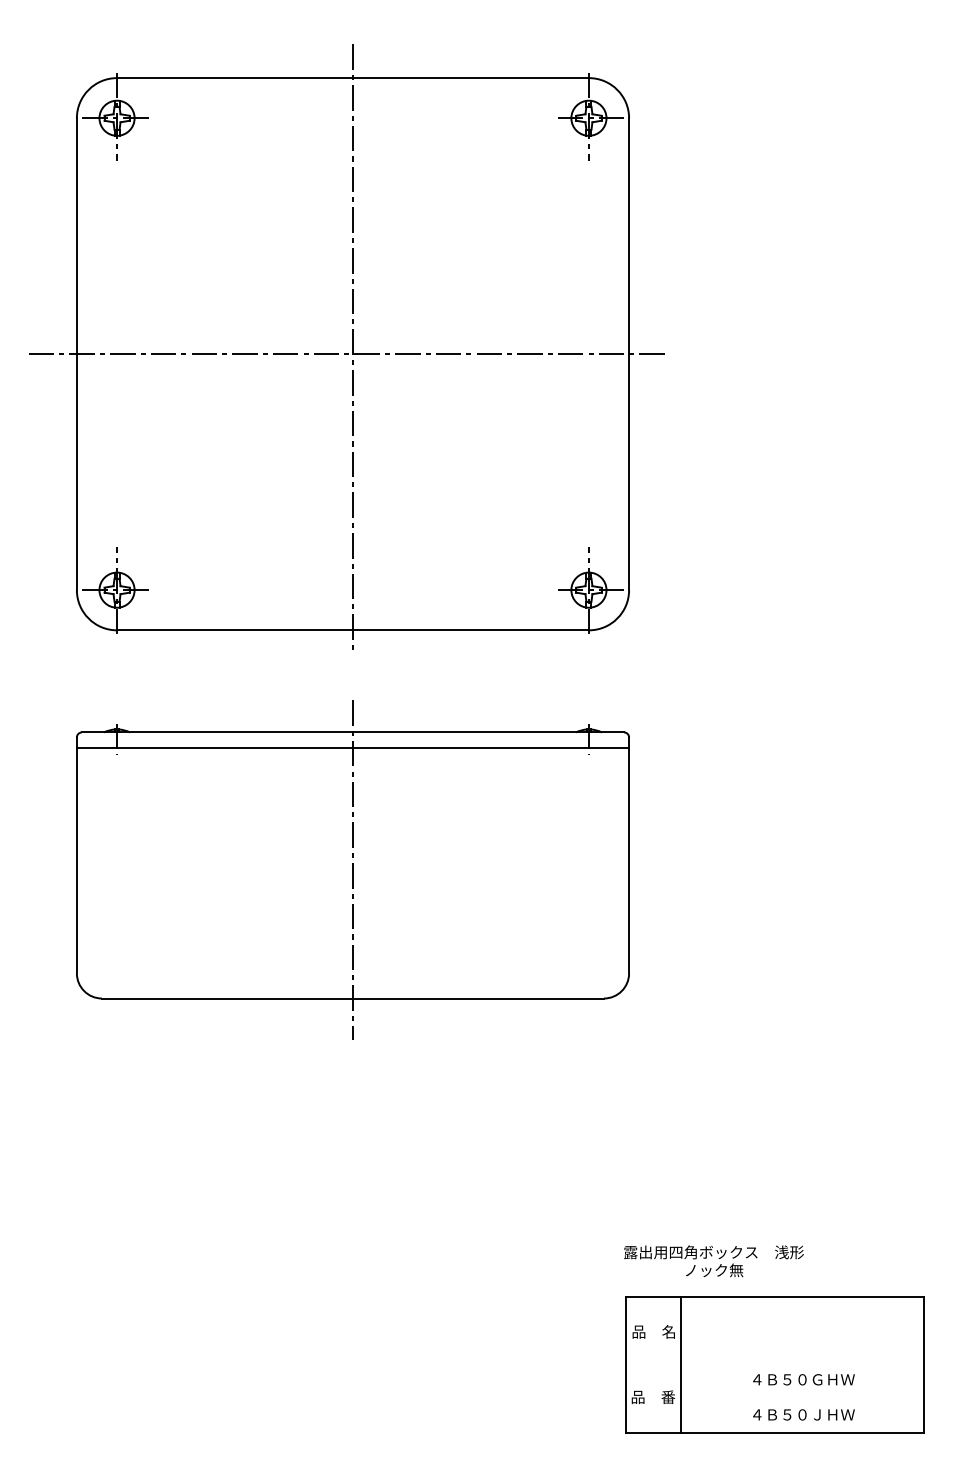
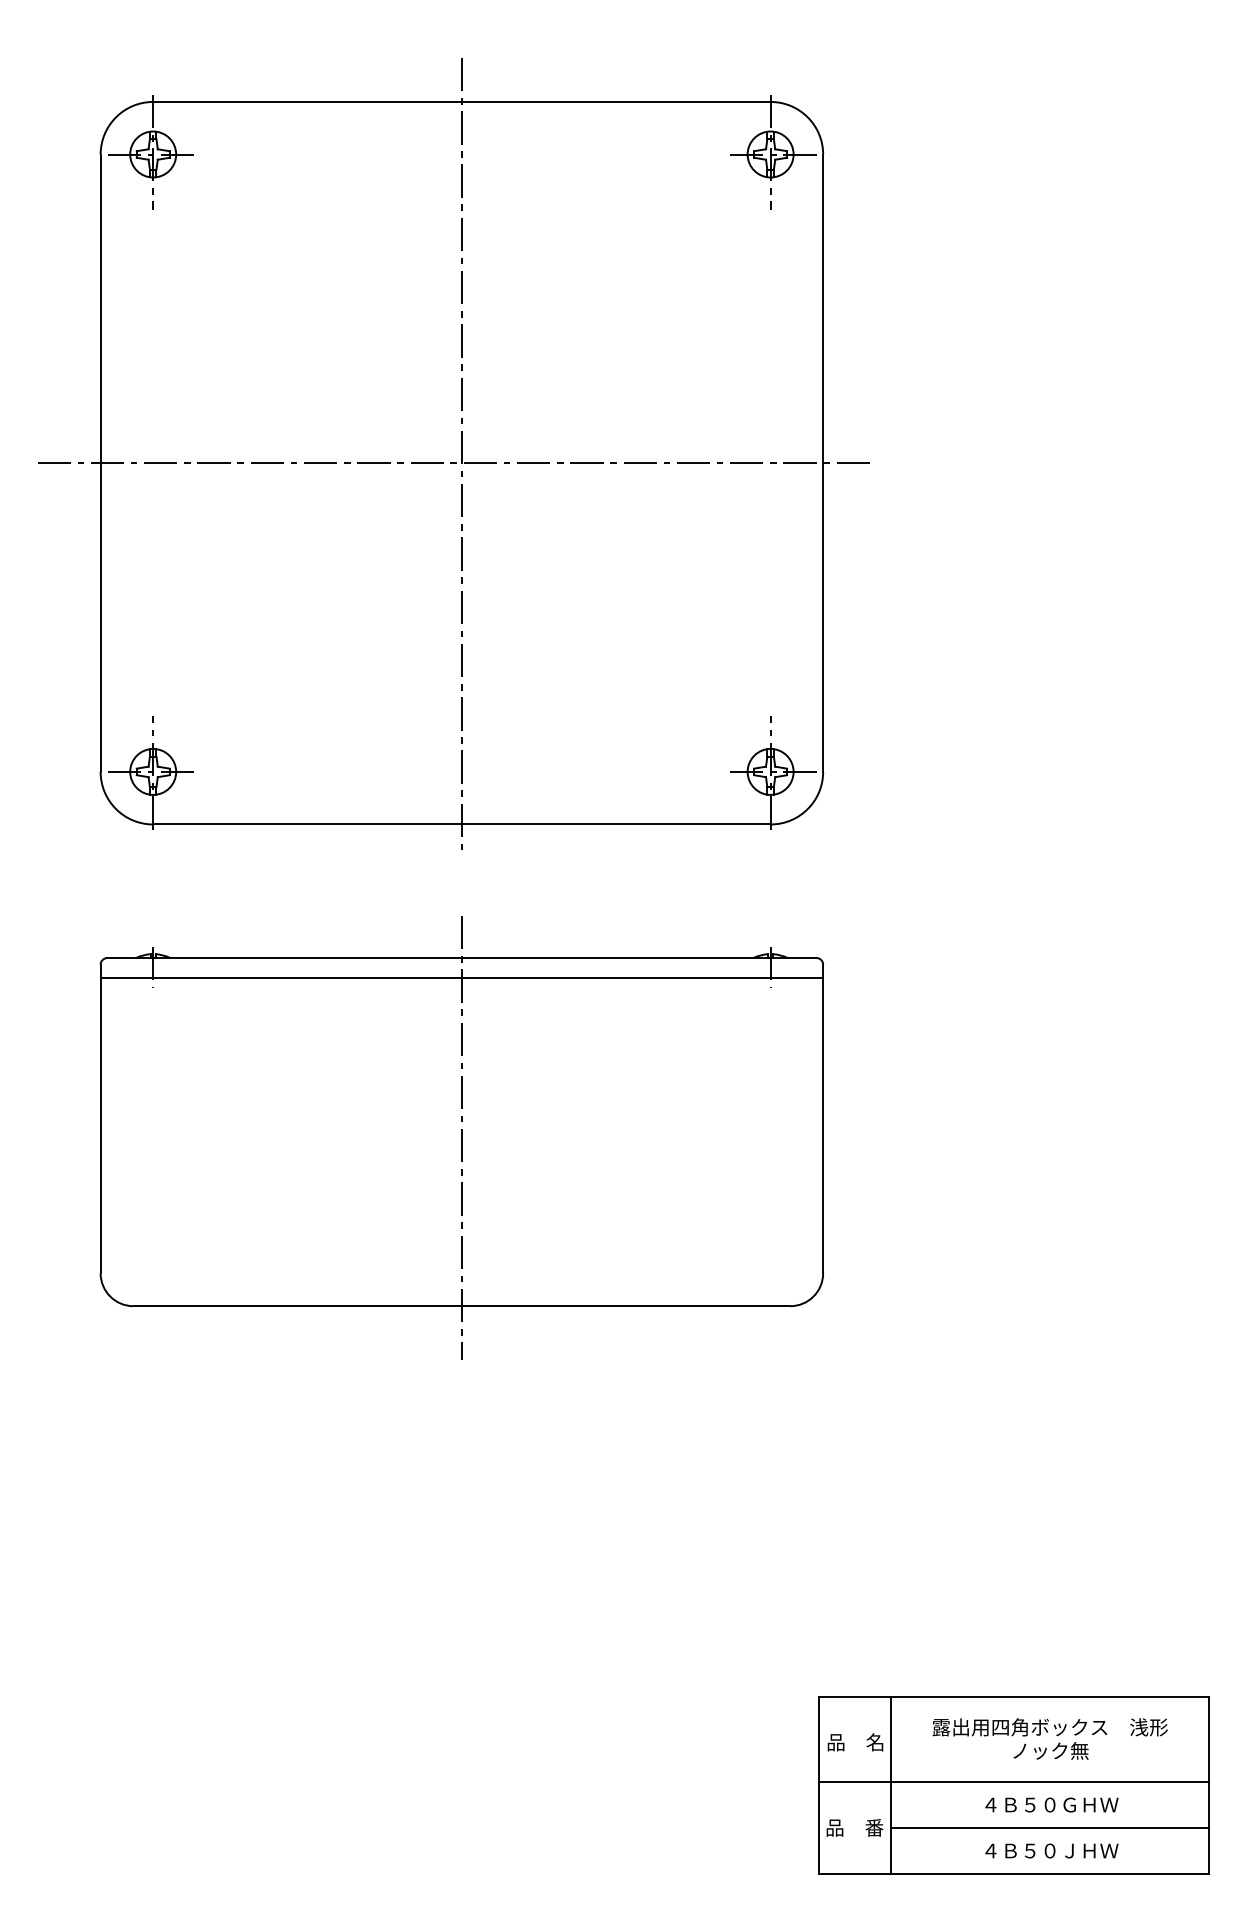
text: (713, 1260) -> (1049, 1738), moved
line: (774, 1362) -> (1013, 1782), added
line: (802, 1397) -> (1049, 1828), added

